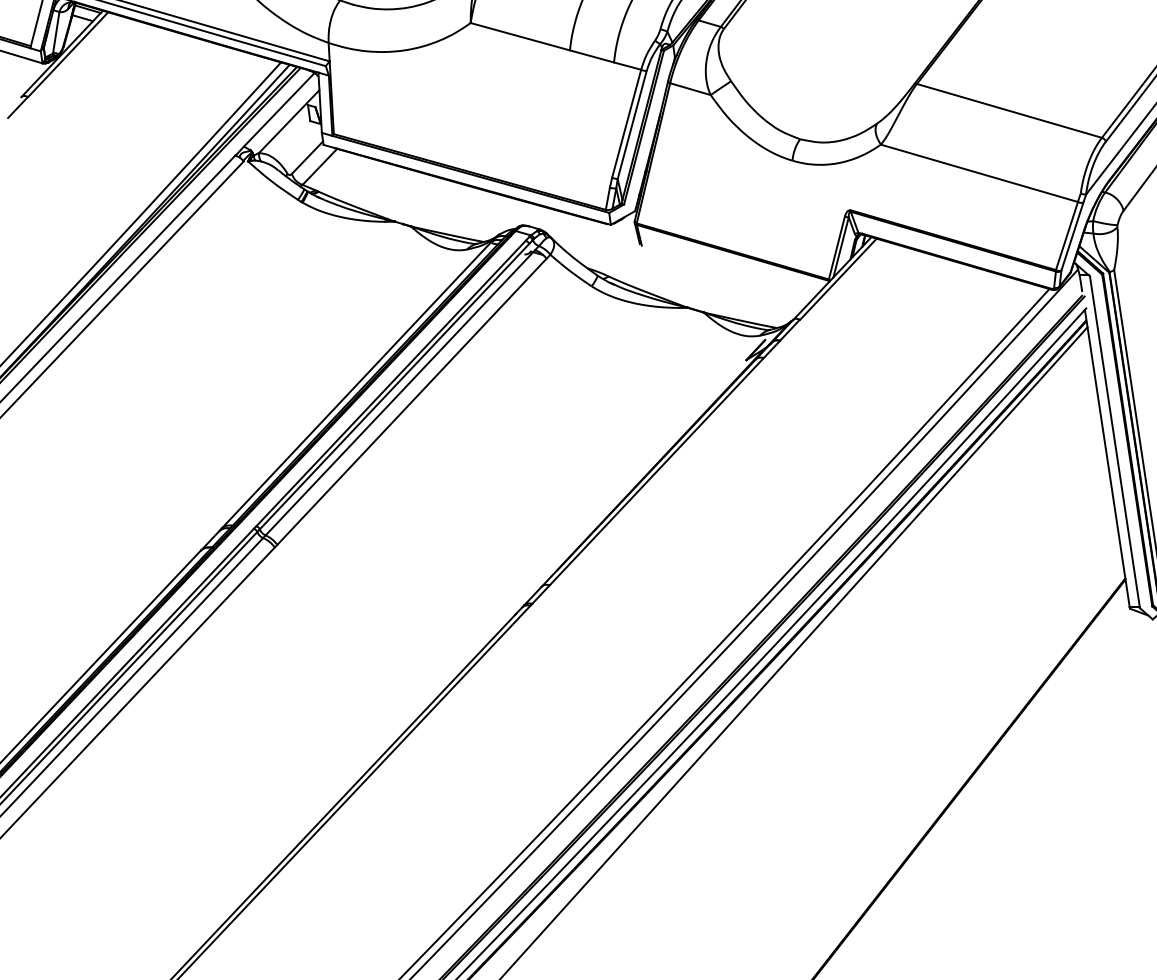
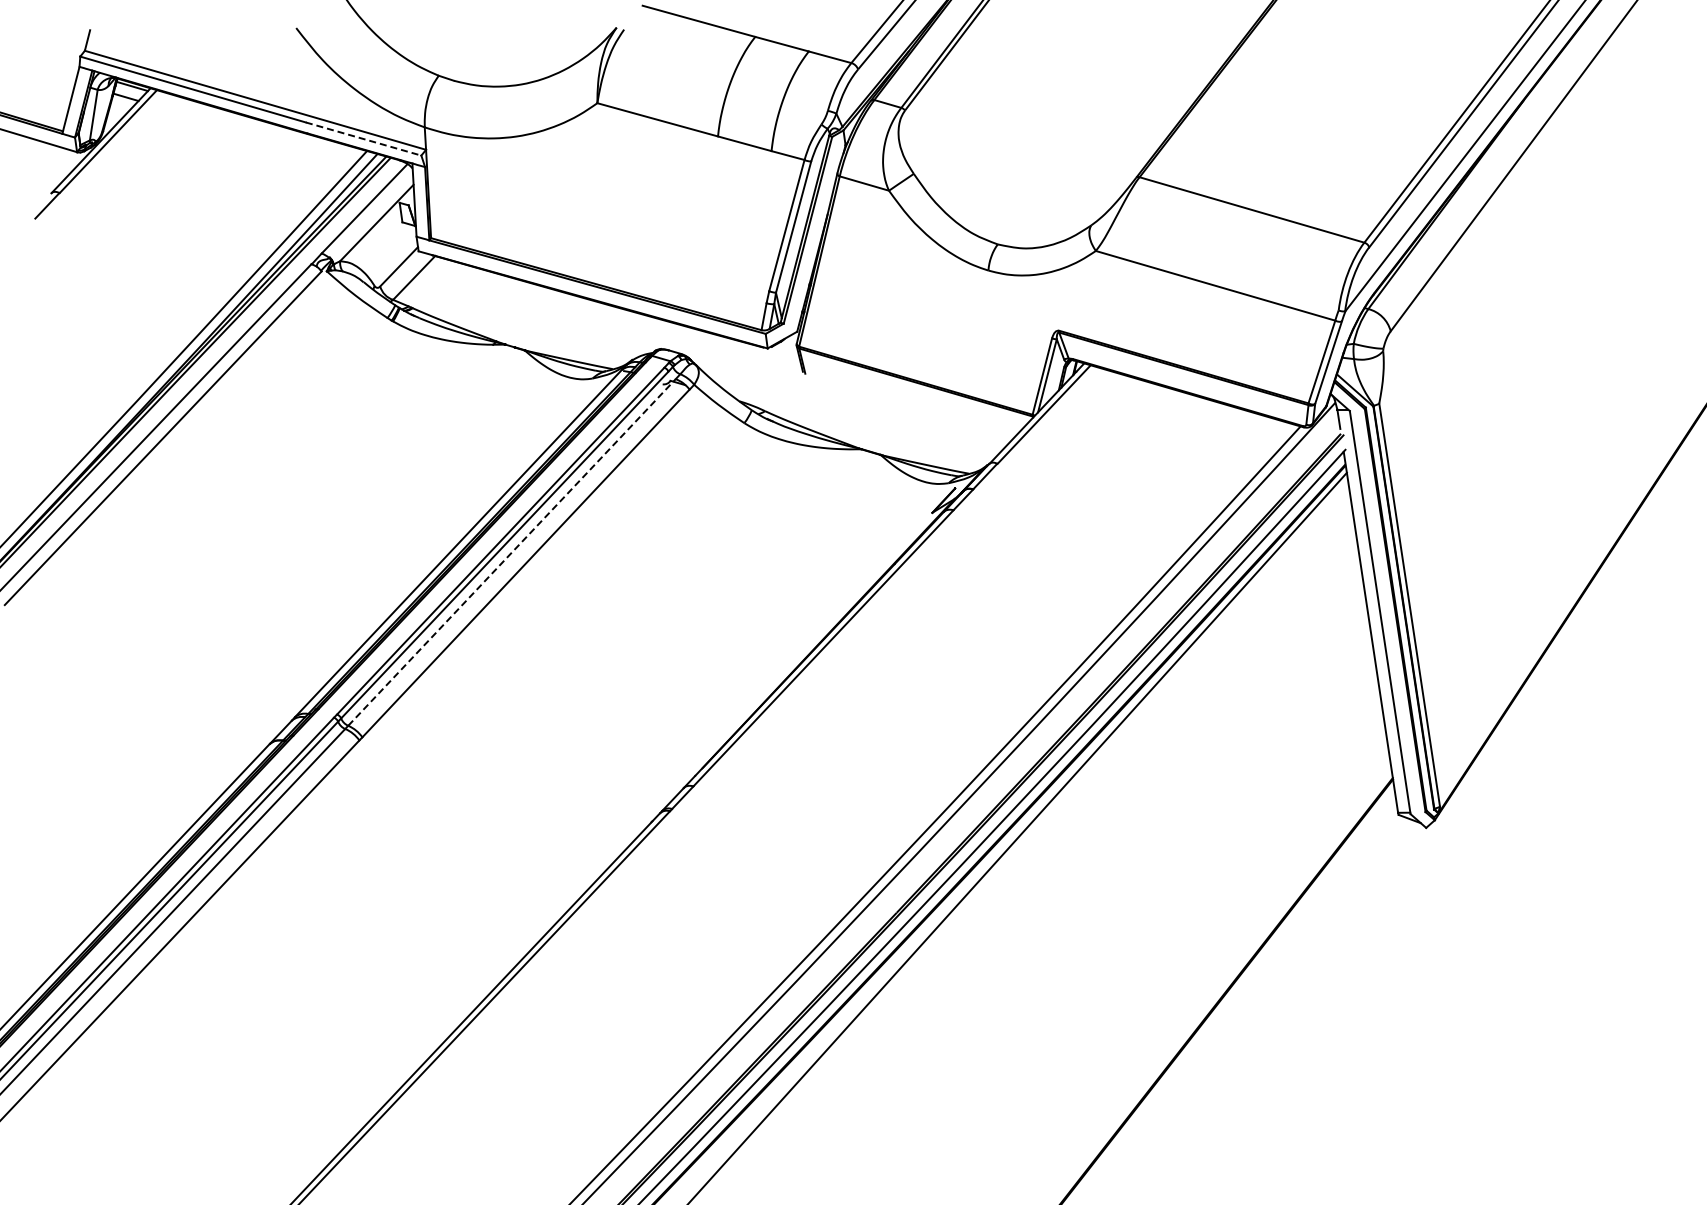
line: (279, 52) -> (364, 139), solid -> dashed
line: (400, 392) -> (512, 552), solid -> dashed

